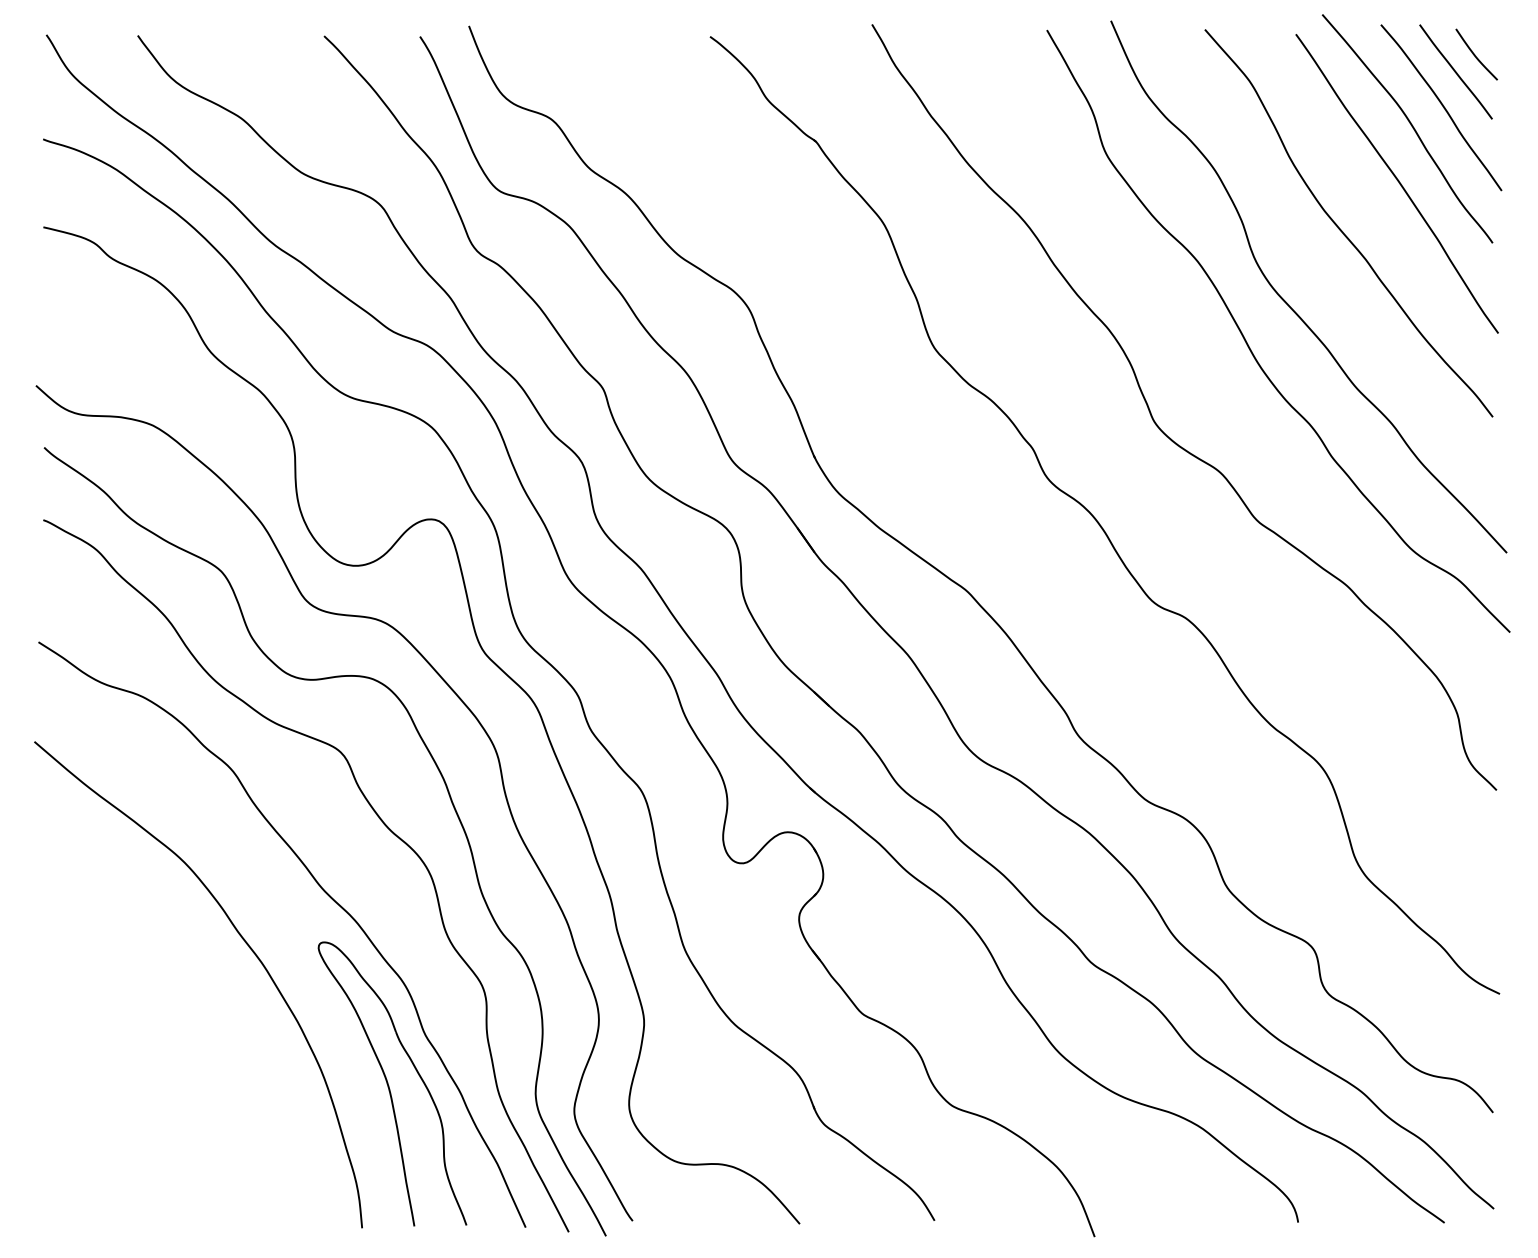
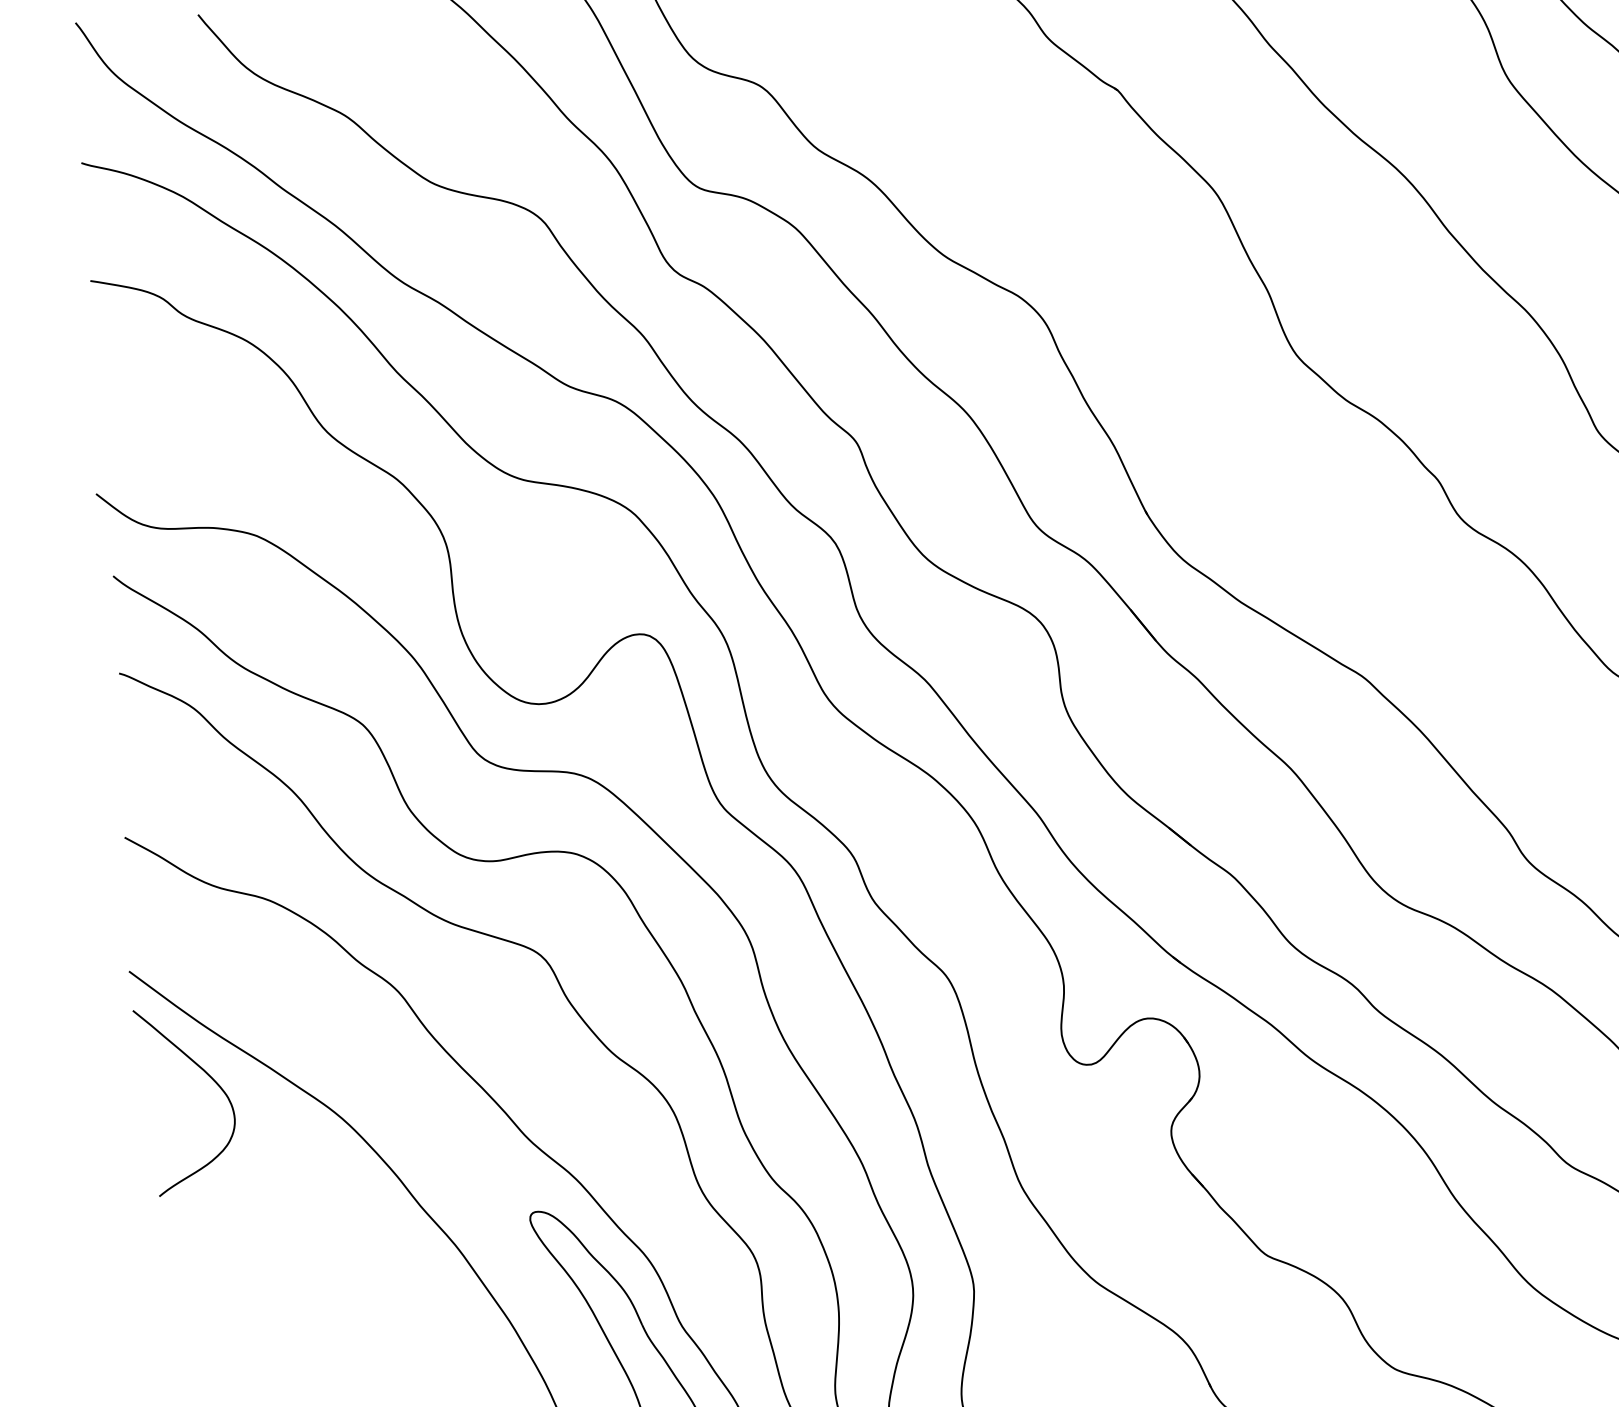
curve: (88, 825) -> (209, 1078), added

